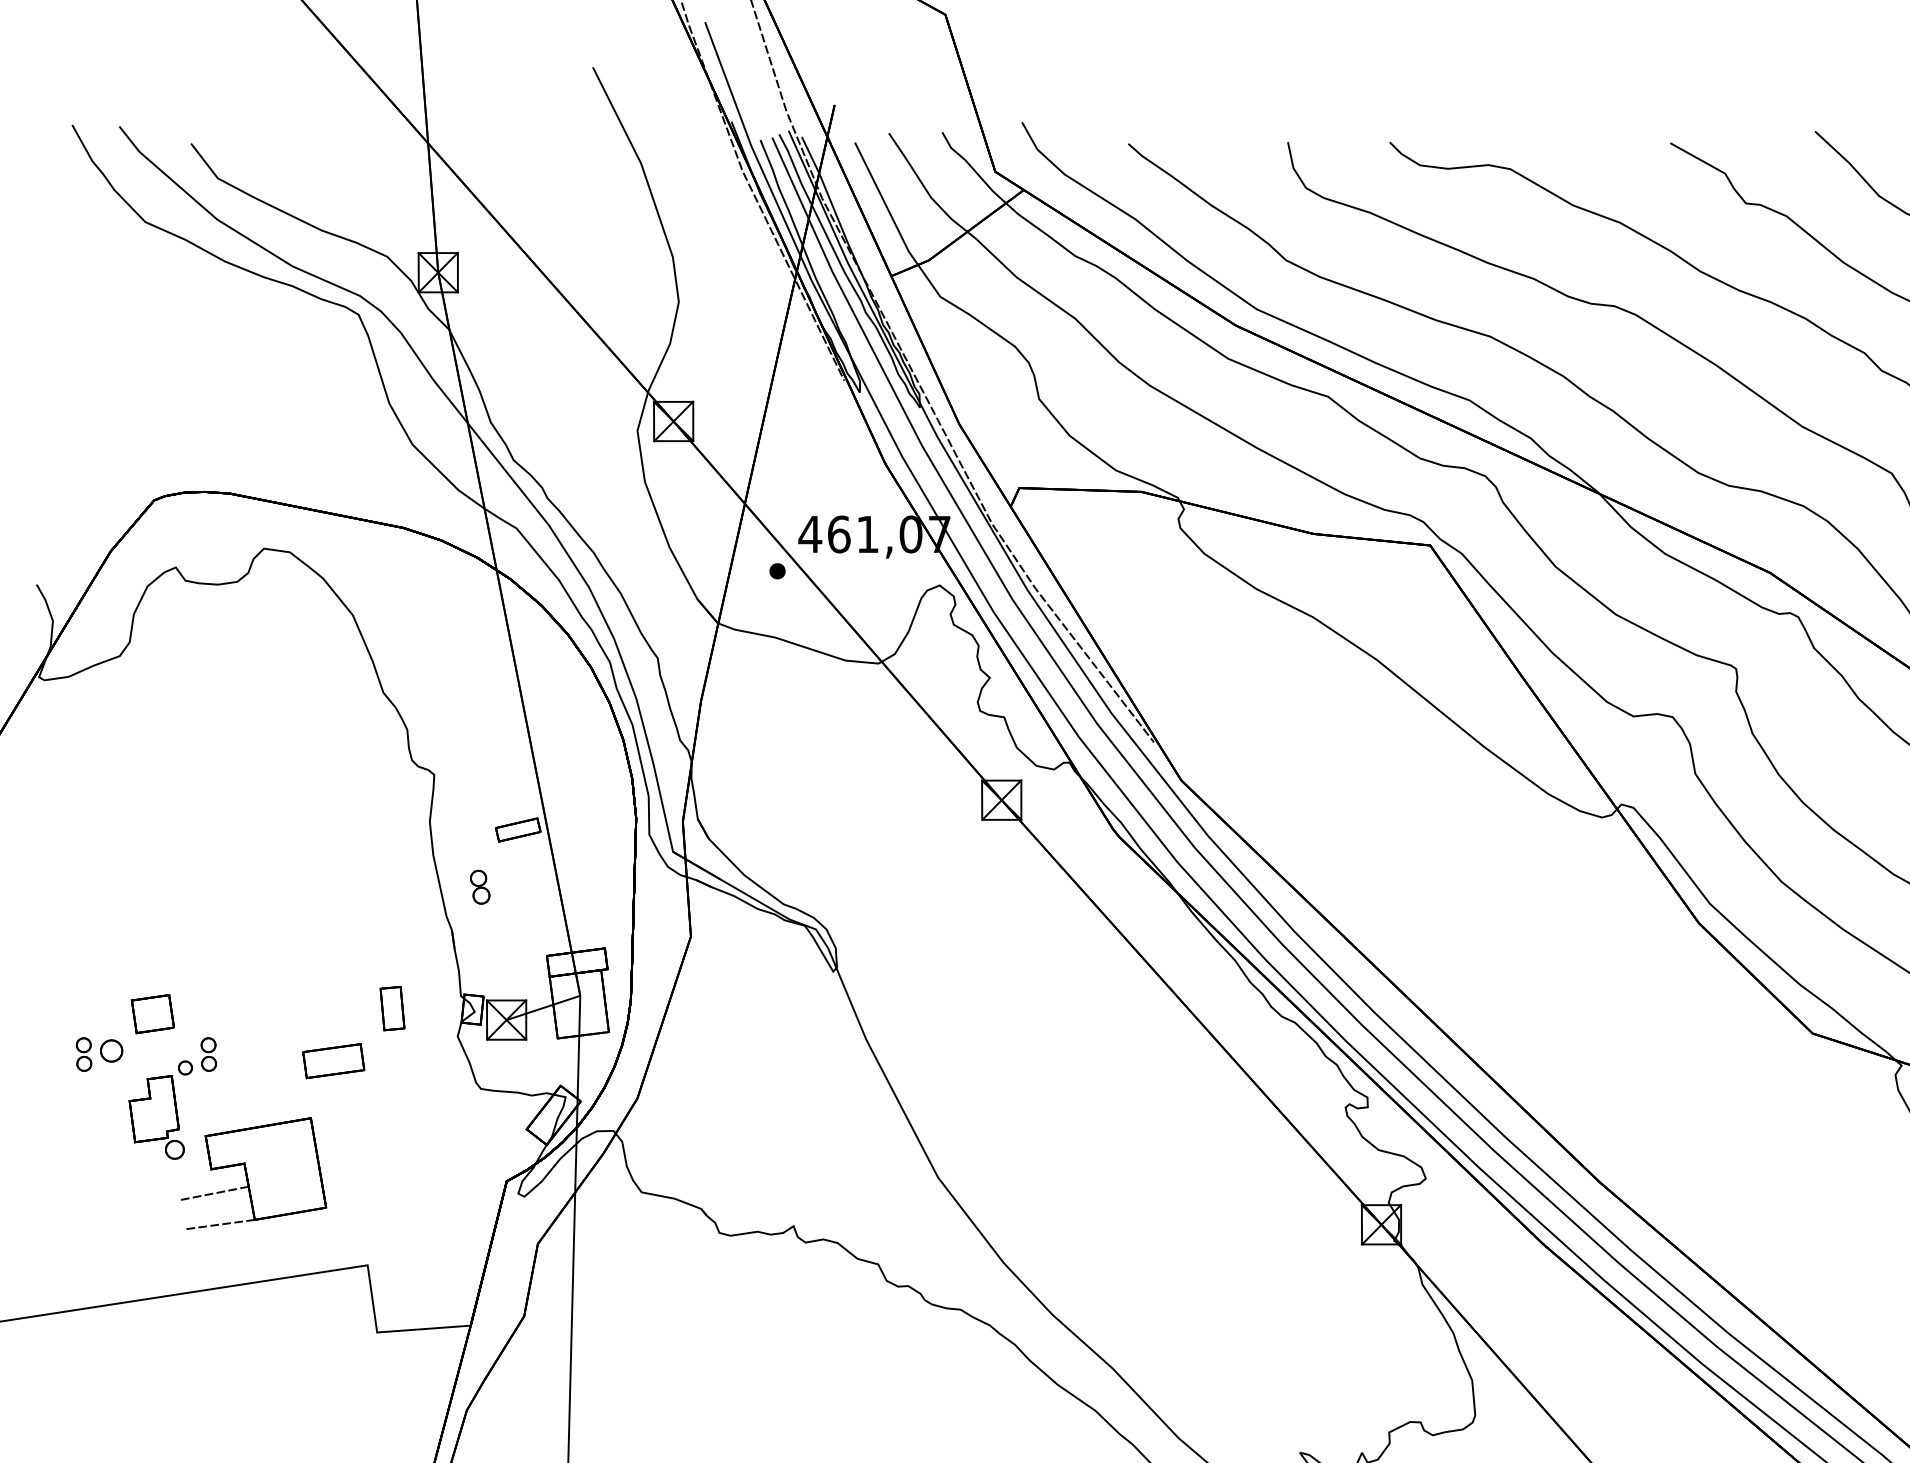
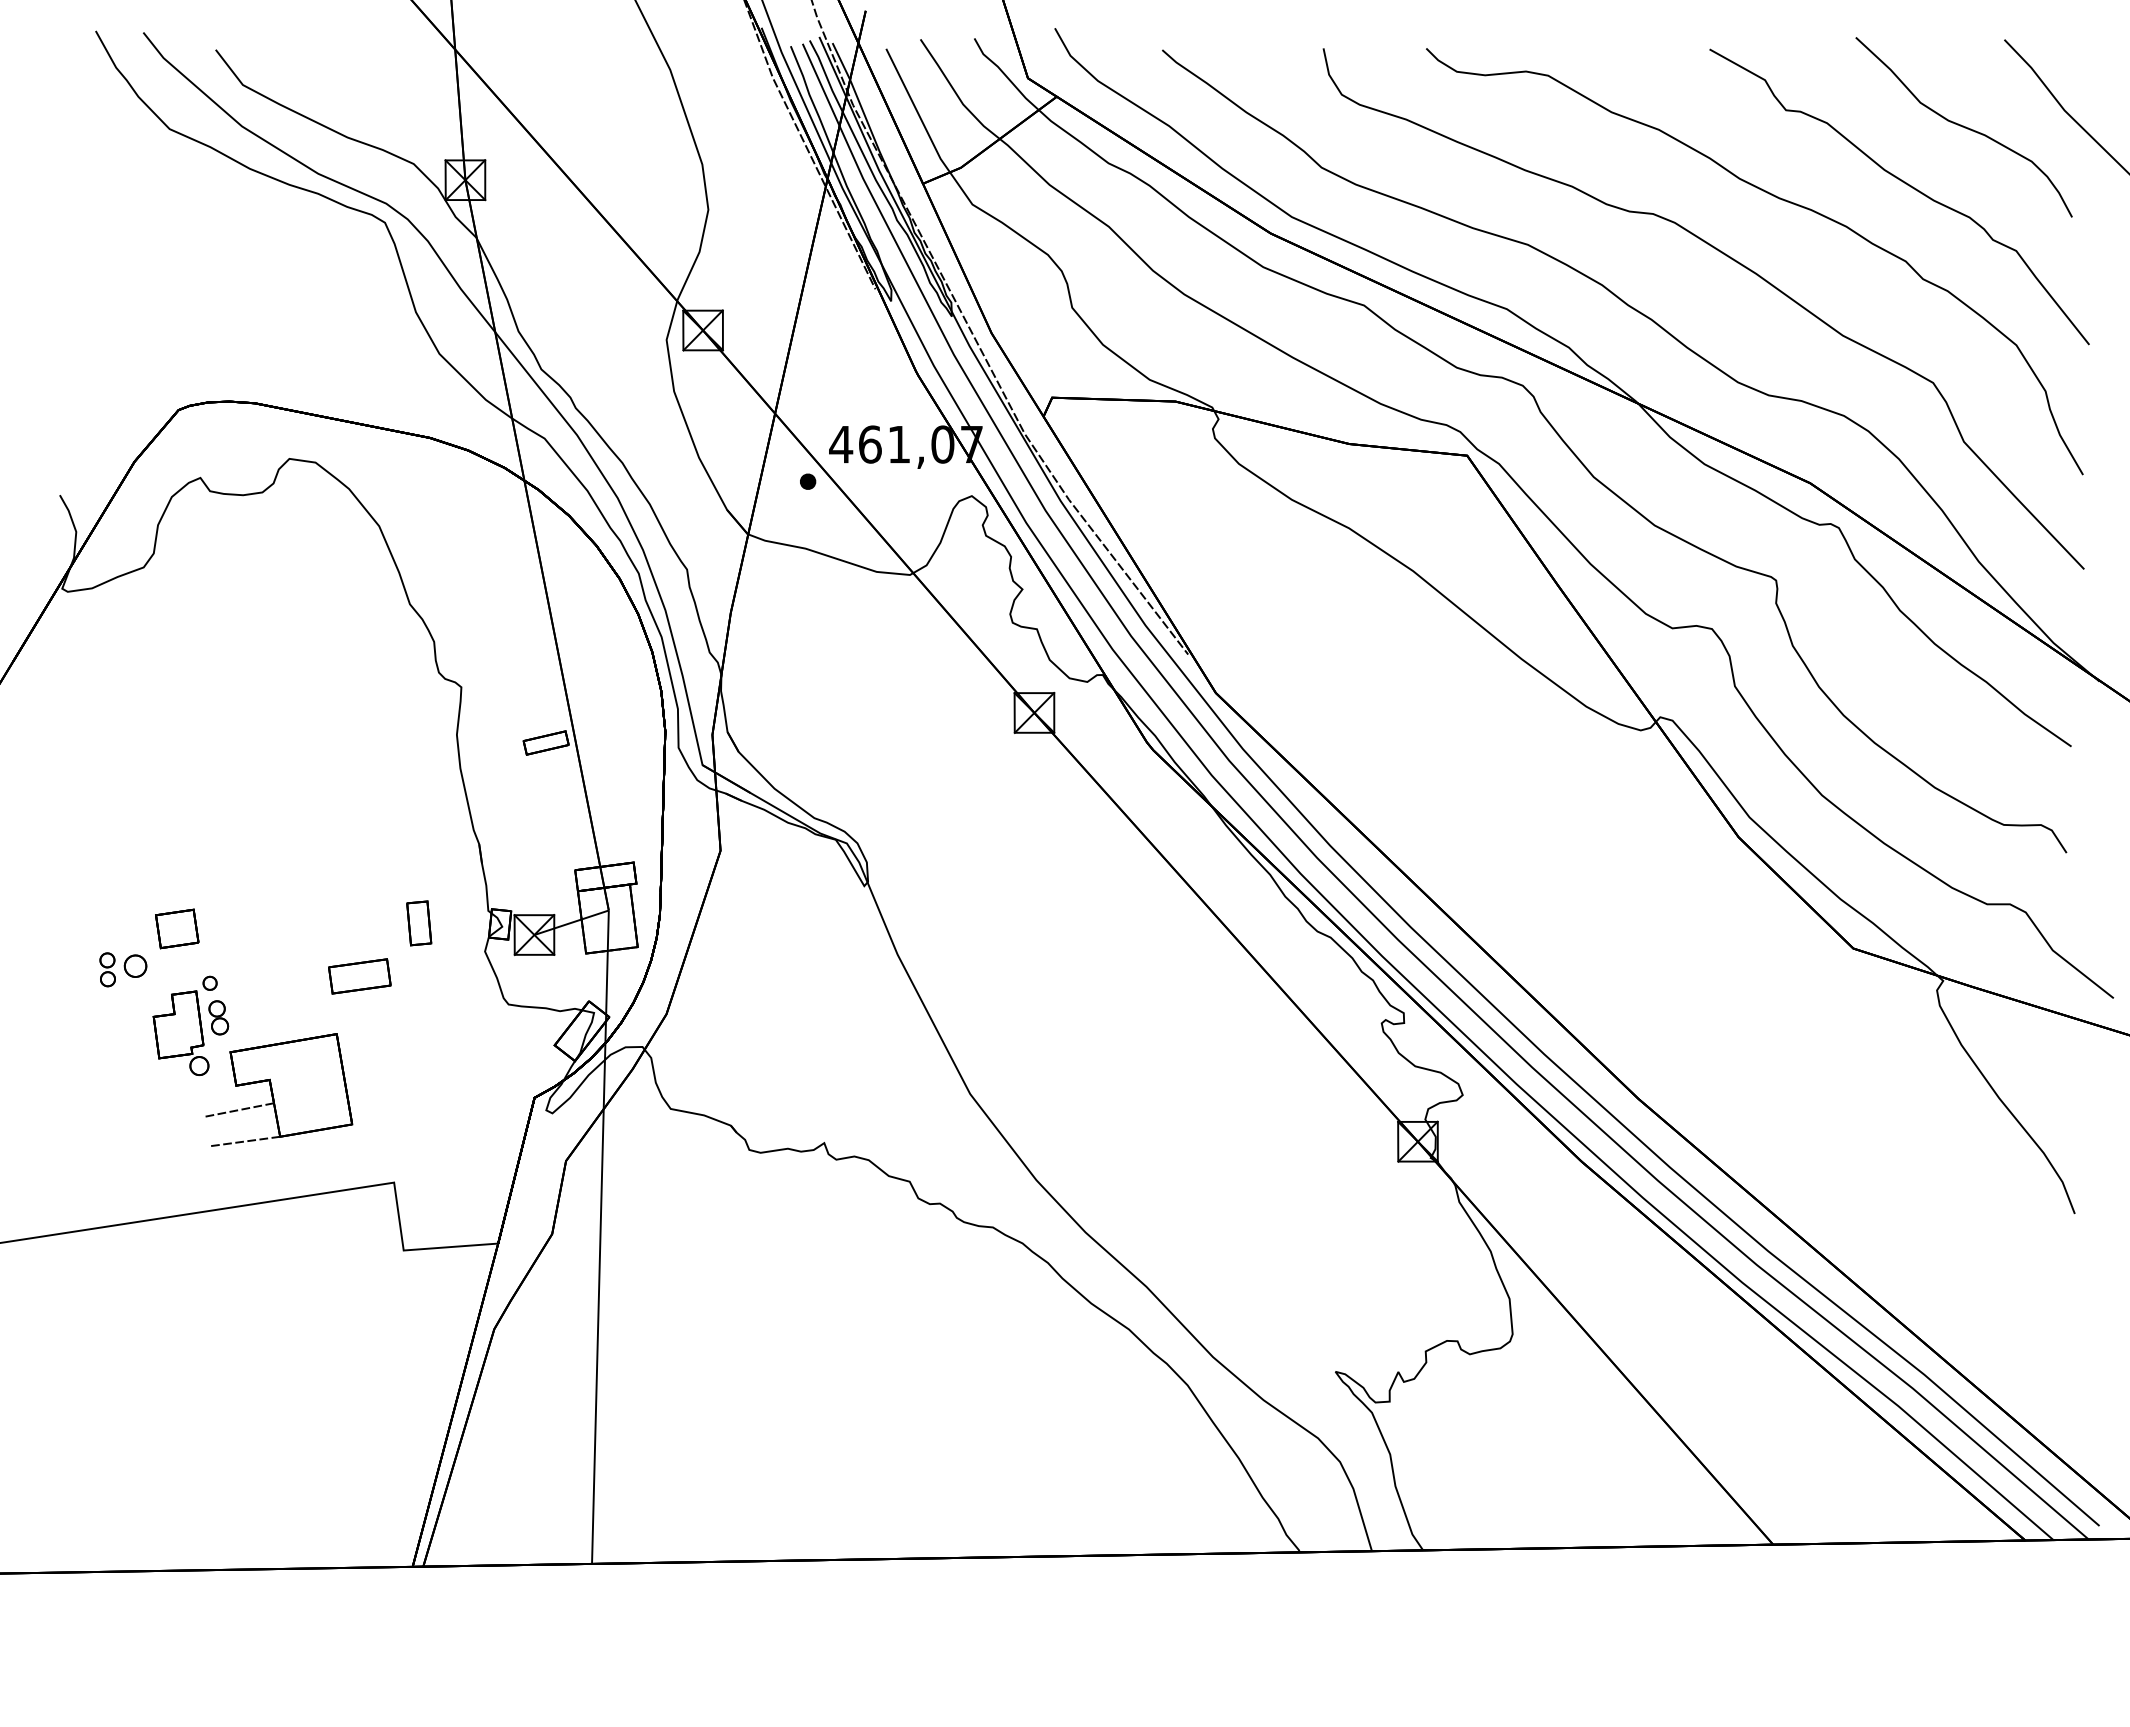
part: (479, 886) -> (218, 1017), moved
part: (208, 1054) -> (233, 969), removed

